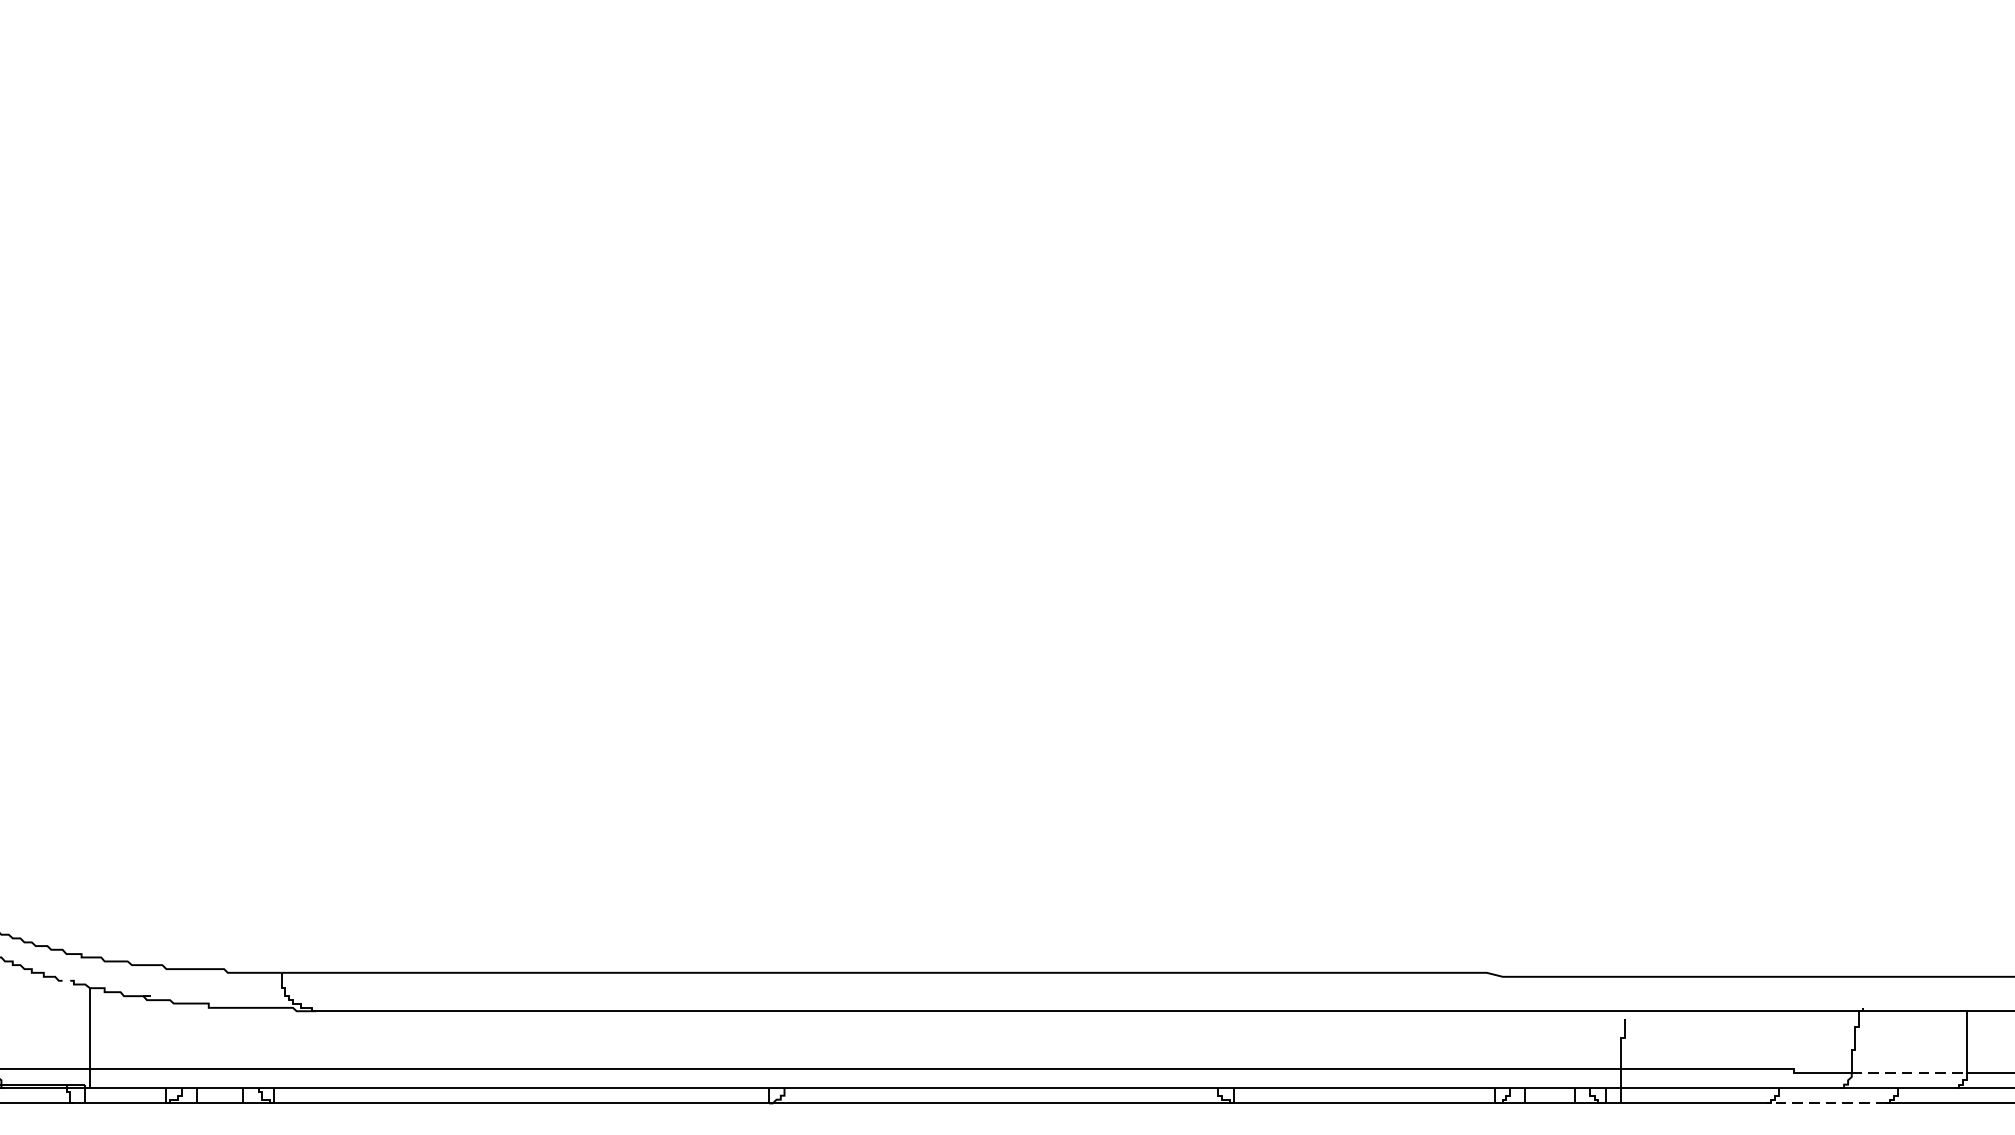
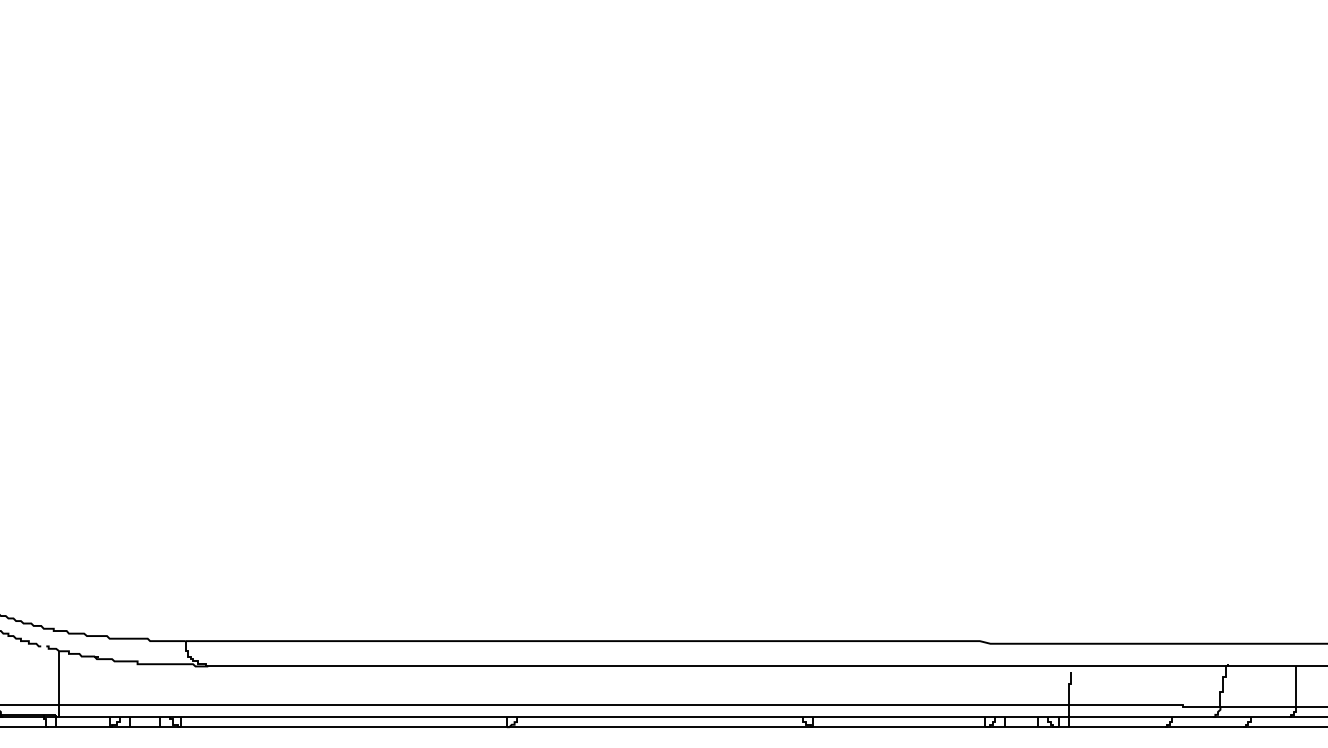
line: (1909, 1072) -> (1258, 706), dashed -> solid
line: (1826, 1103) -> (1203, 727), dashed -> solid

